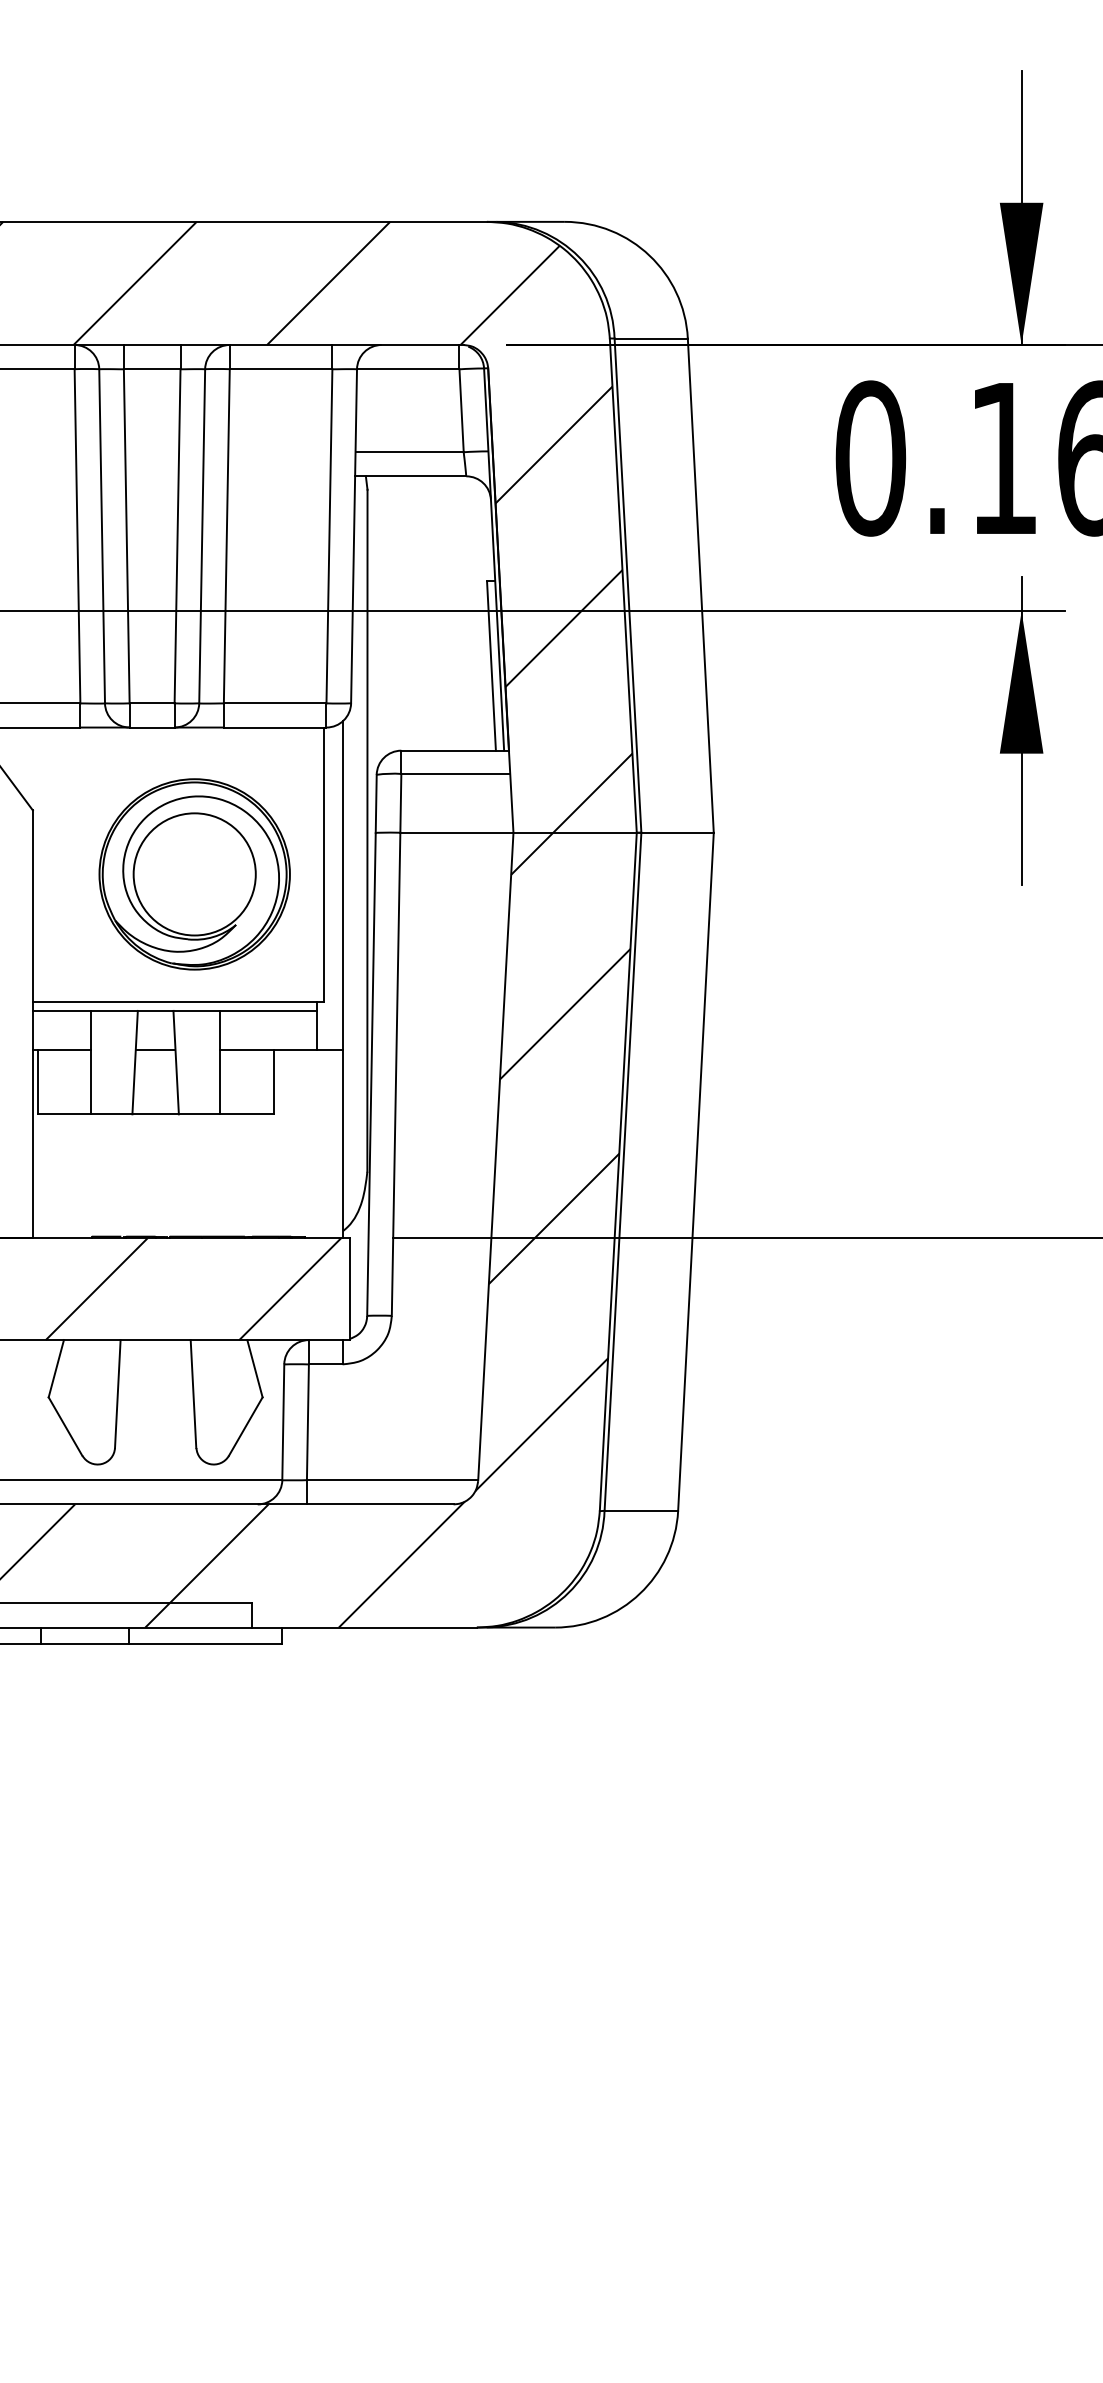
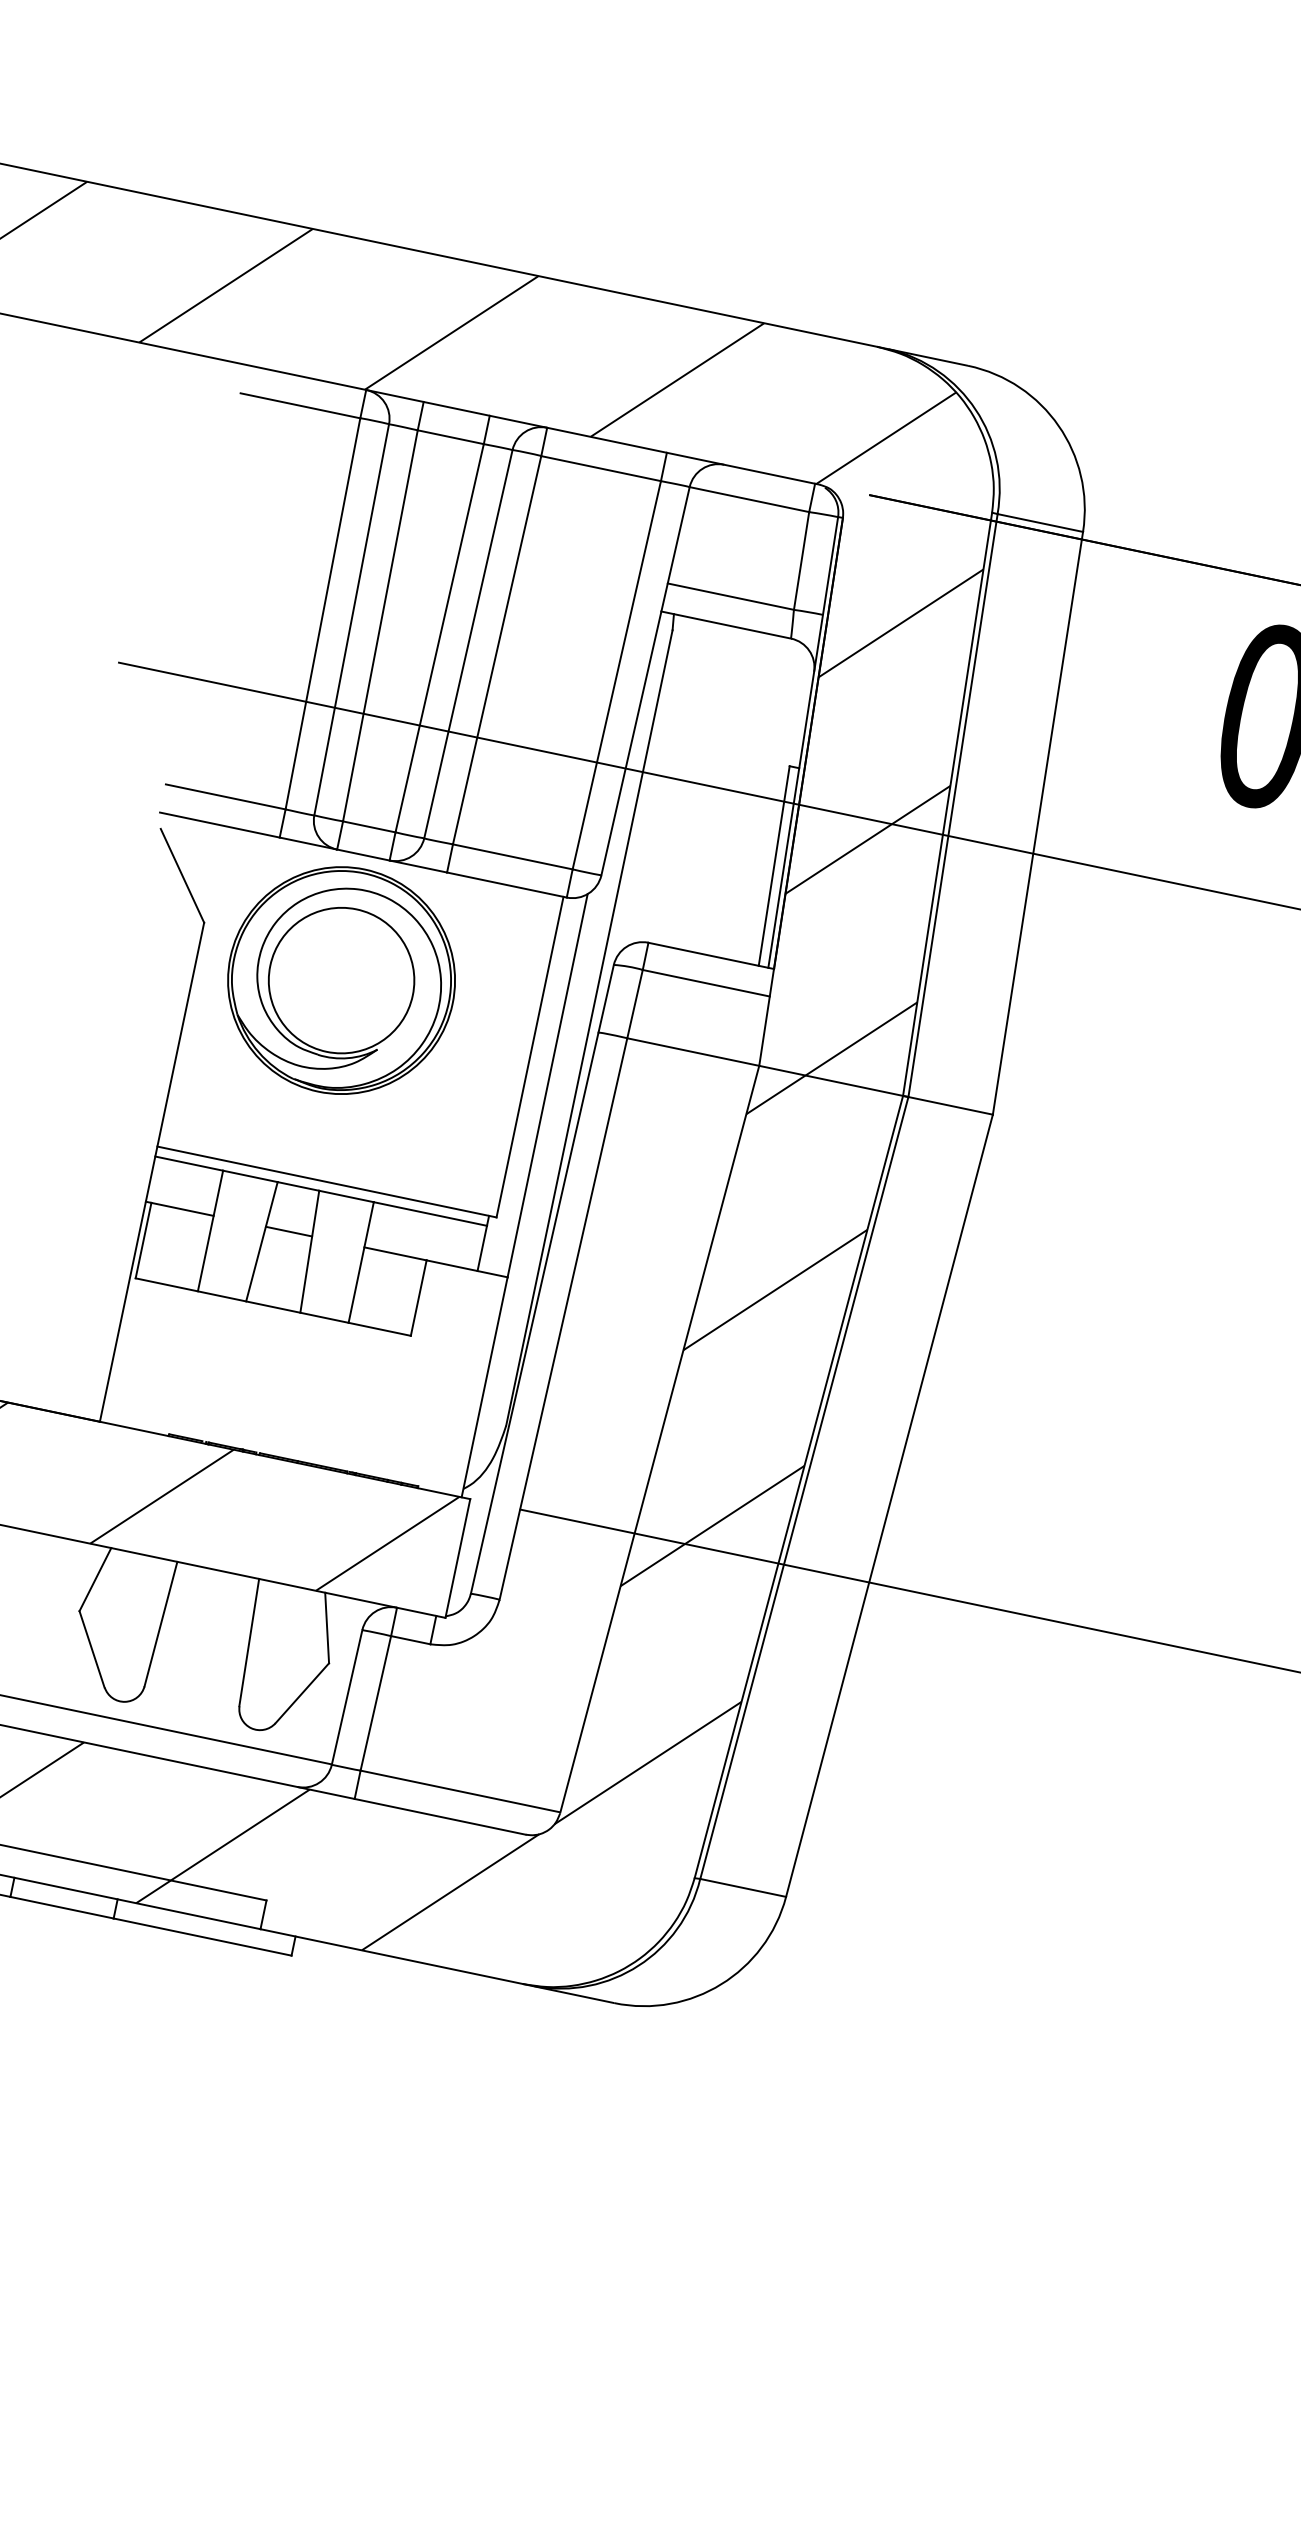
part: (194, 874) -> (341, 980), moved

